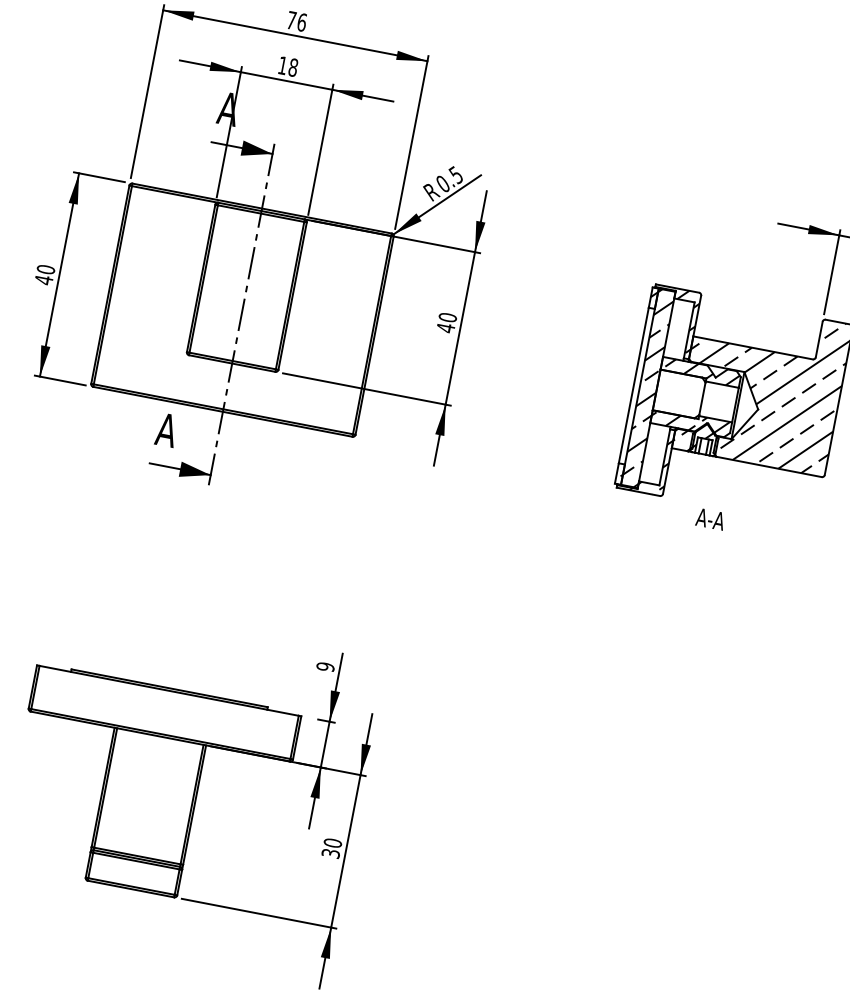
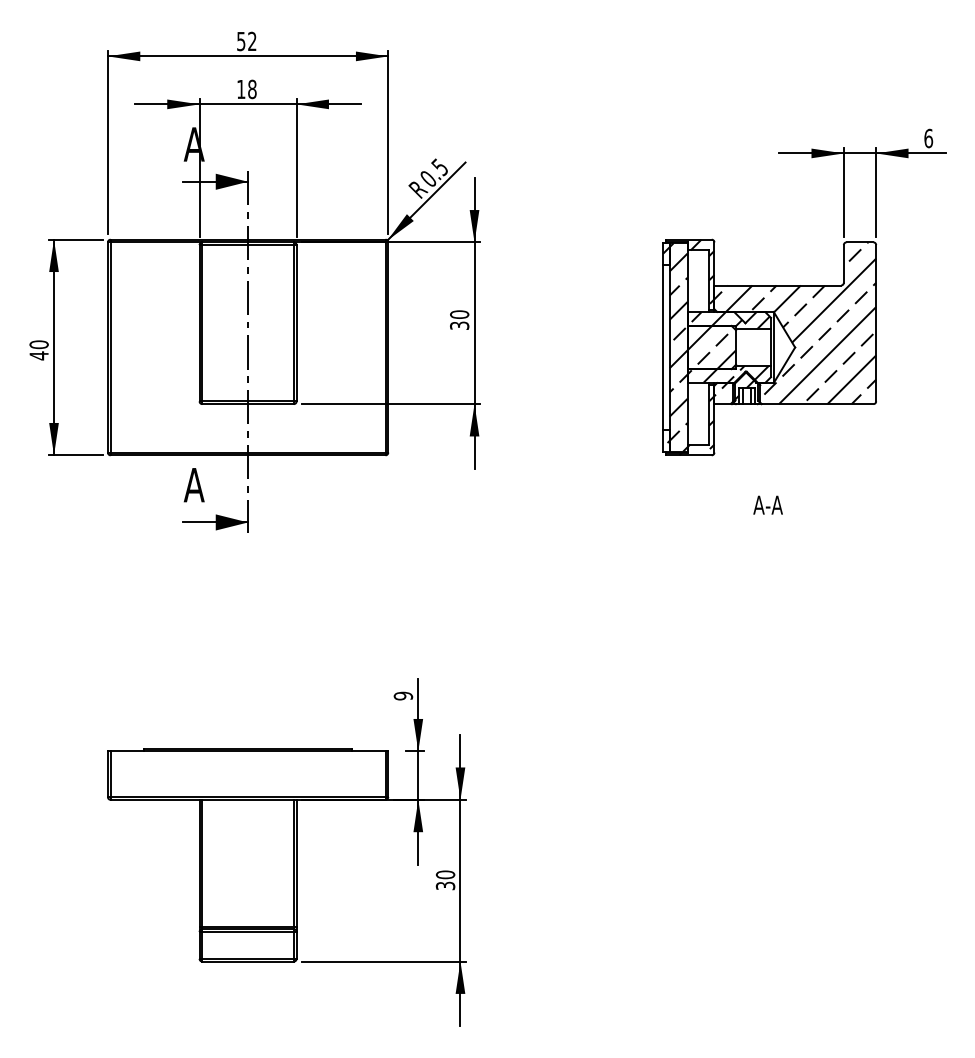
text: (296, 21) -> (246, 41), 76 -> 52
text: (445, 327) -> (459, 325), 40 -> 30
hatch: (679, 394) -> (711, 347), added
text: (710, 518) -> (767, 504), moved

